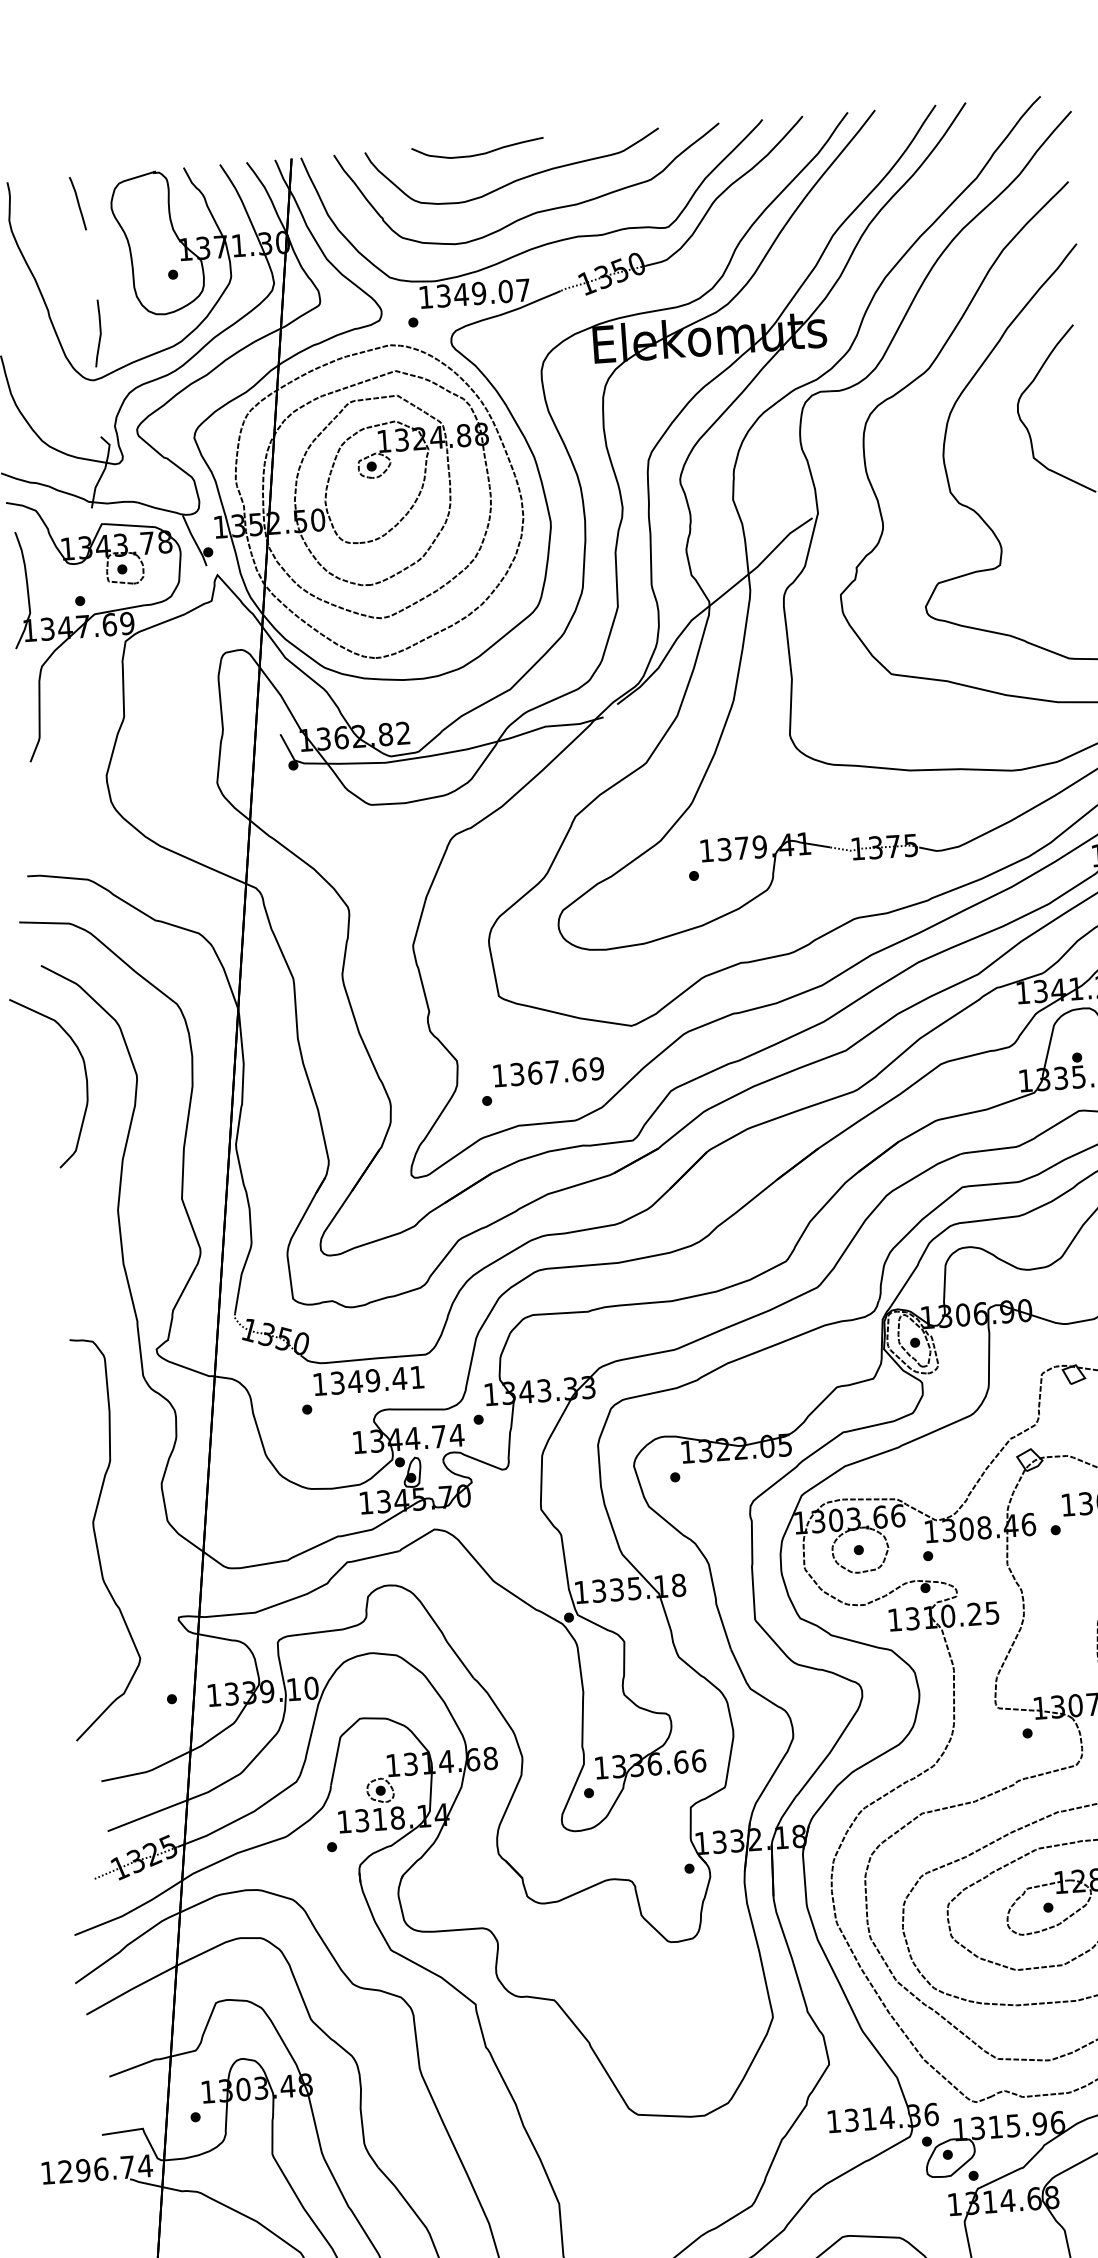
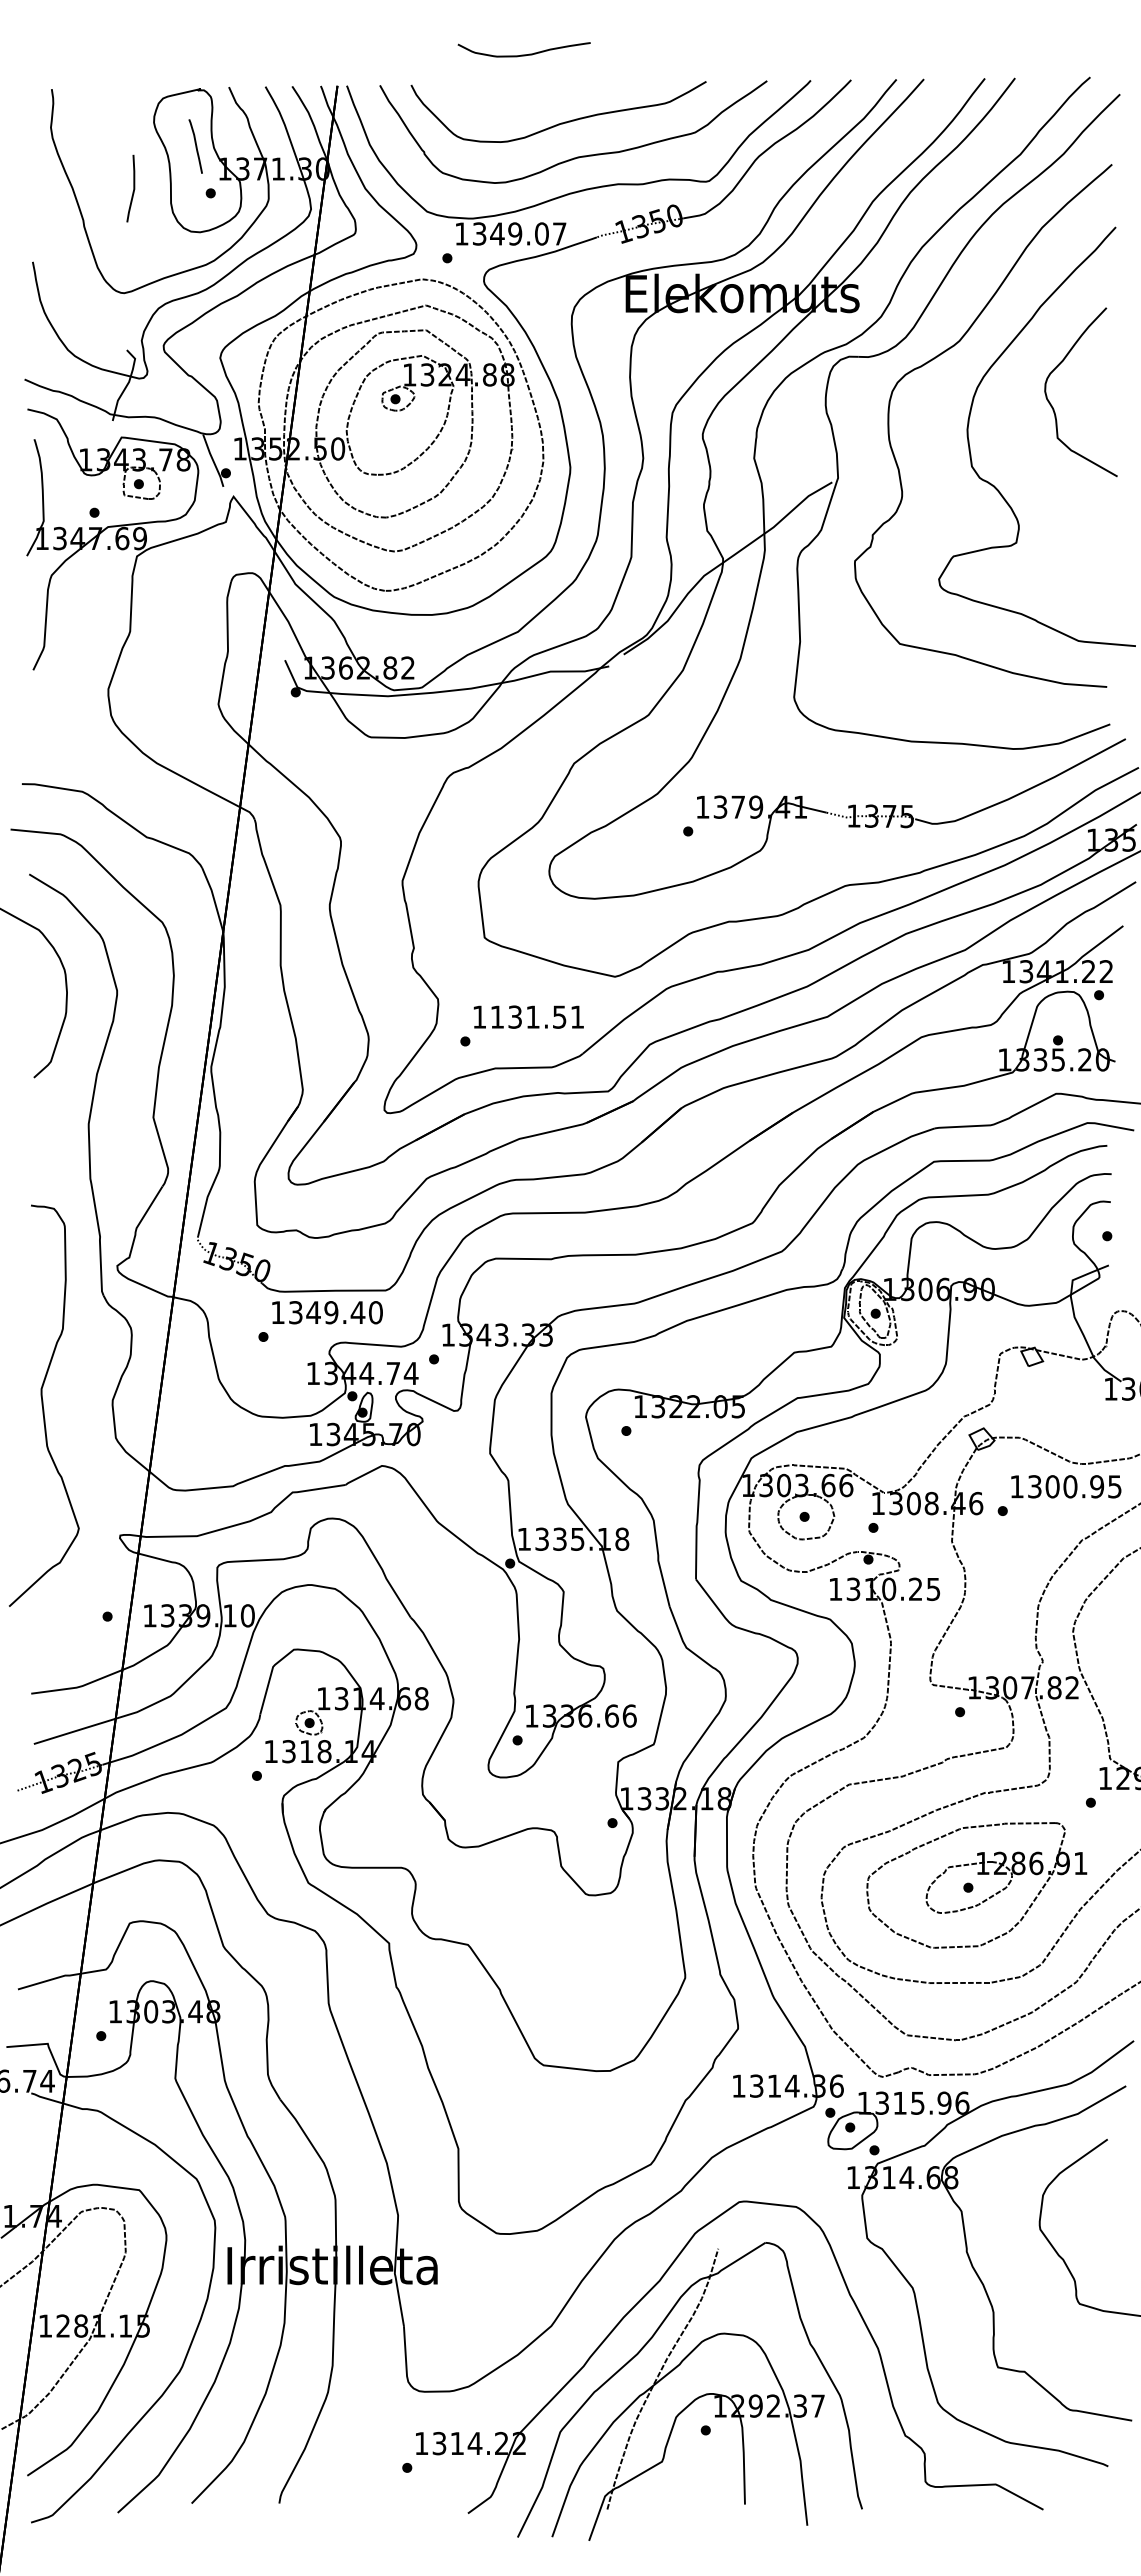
curve: (477, 153) -> (523, 54), moved
curve: (77, 203) -> (195, 146), moved
line: (99, 333) -> (133, 188), moved
text: (557, 1070) -> (537, 1016), 1367.69 -> 1131.51
text: (417, 1377) -> (375, 1312), 1349.41 -> 1349.40
curve: (96, 1538) -> (43, 1405), moved

